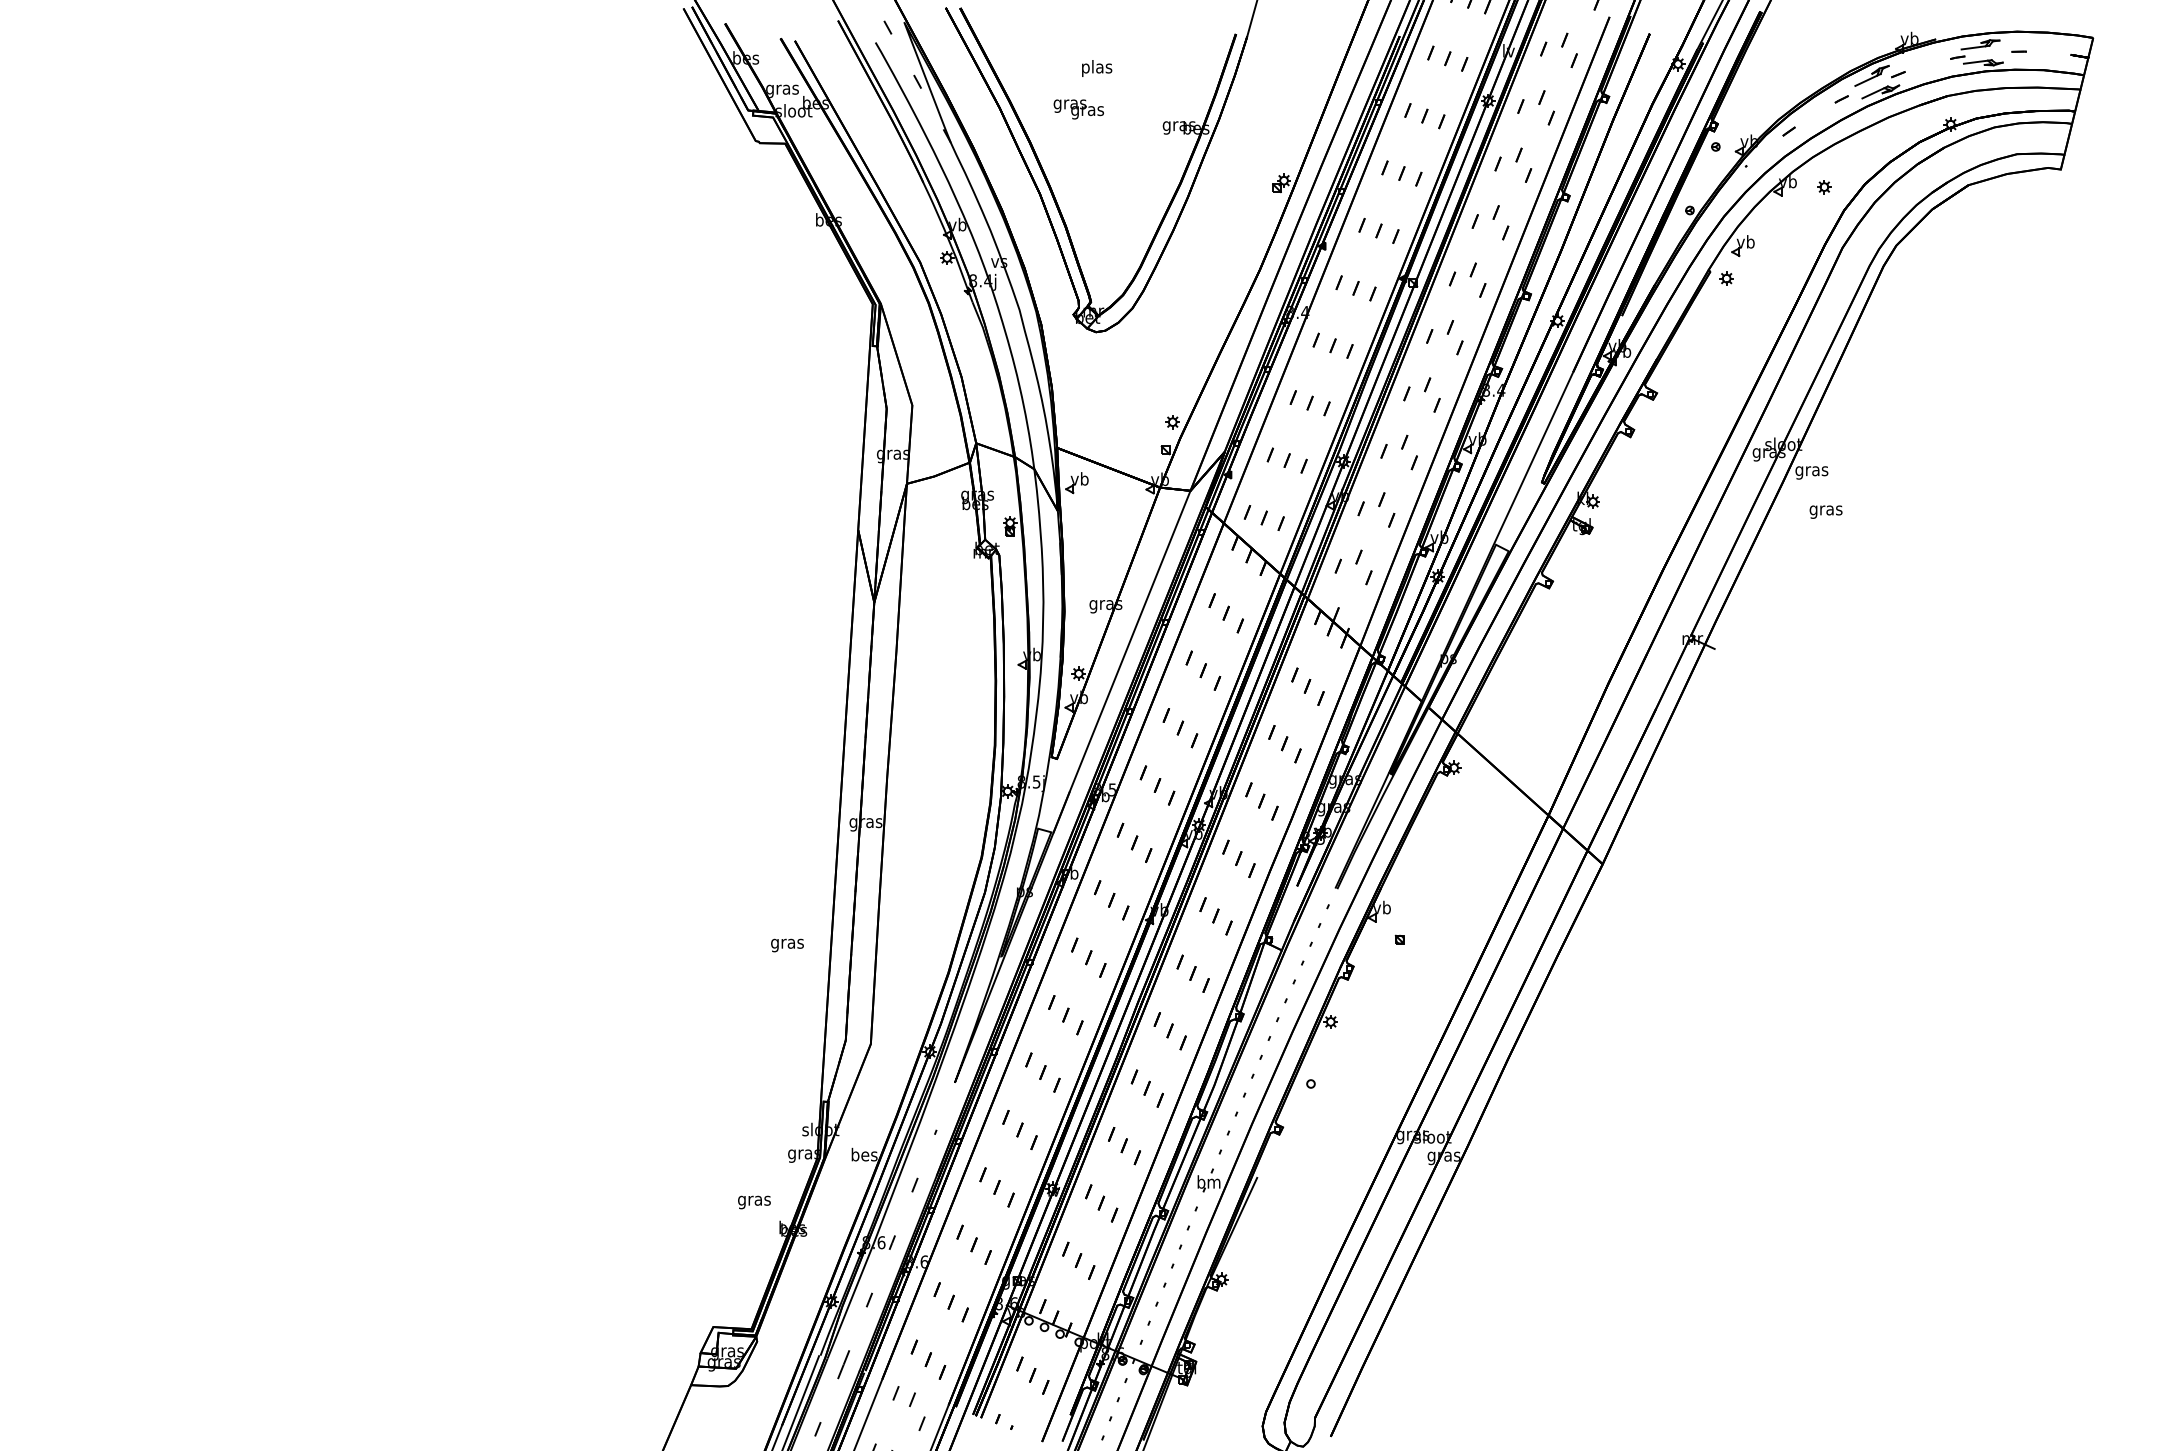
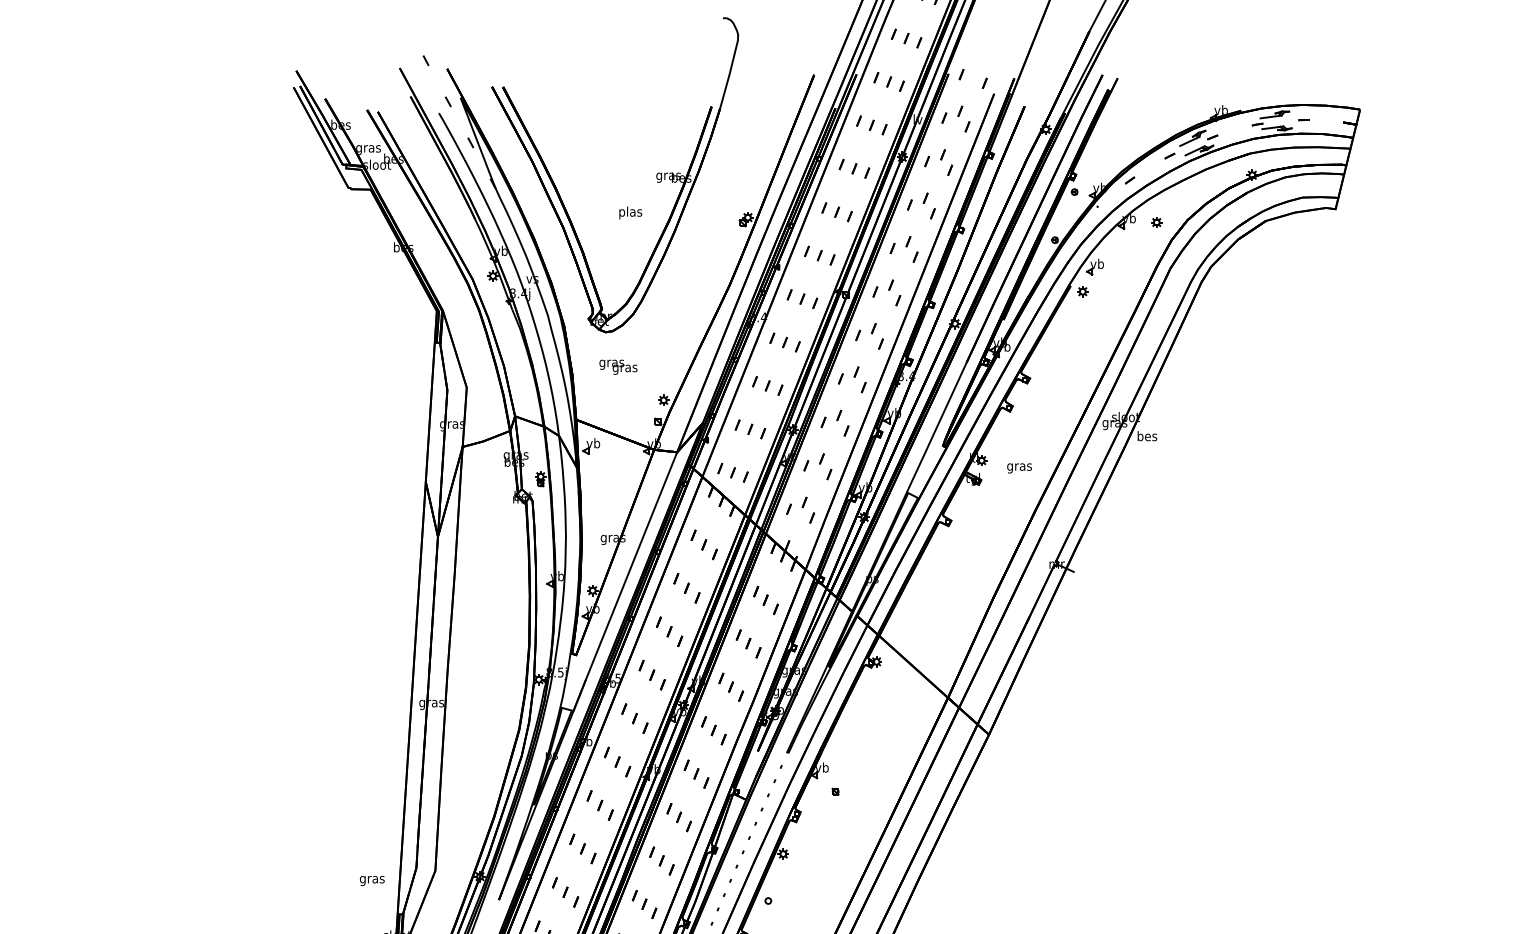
text: (1097, 68) -> (631, 212), moved
text: (1078, 109) -> (618, 367), moved
text: (1811, 470) -> (1146, 436), gras -> bes
text: (1825, 511) -> (1019, 467), moved
text: (787, 945) -> (372, 880), moved

